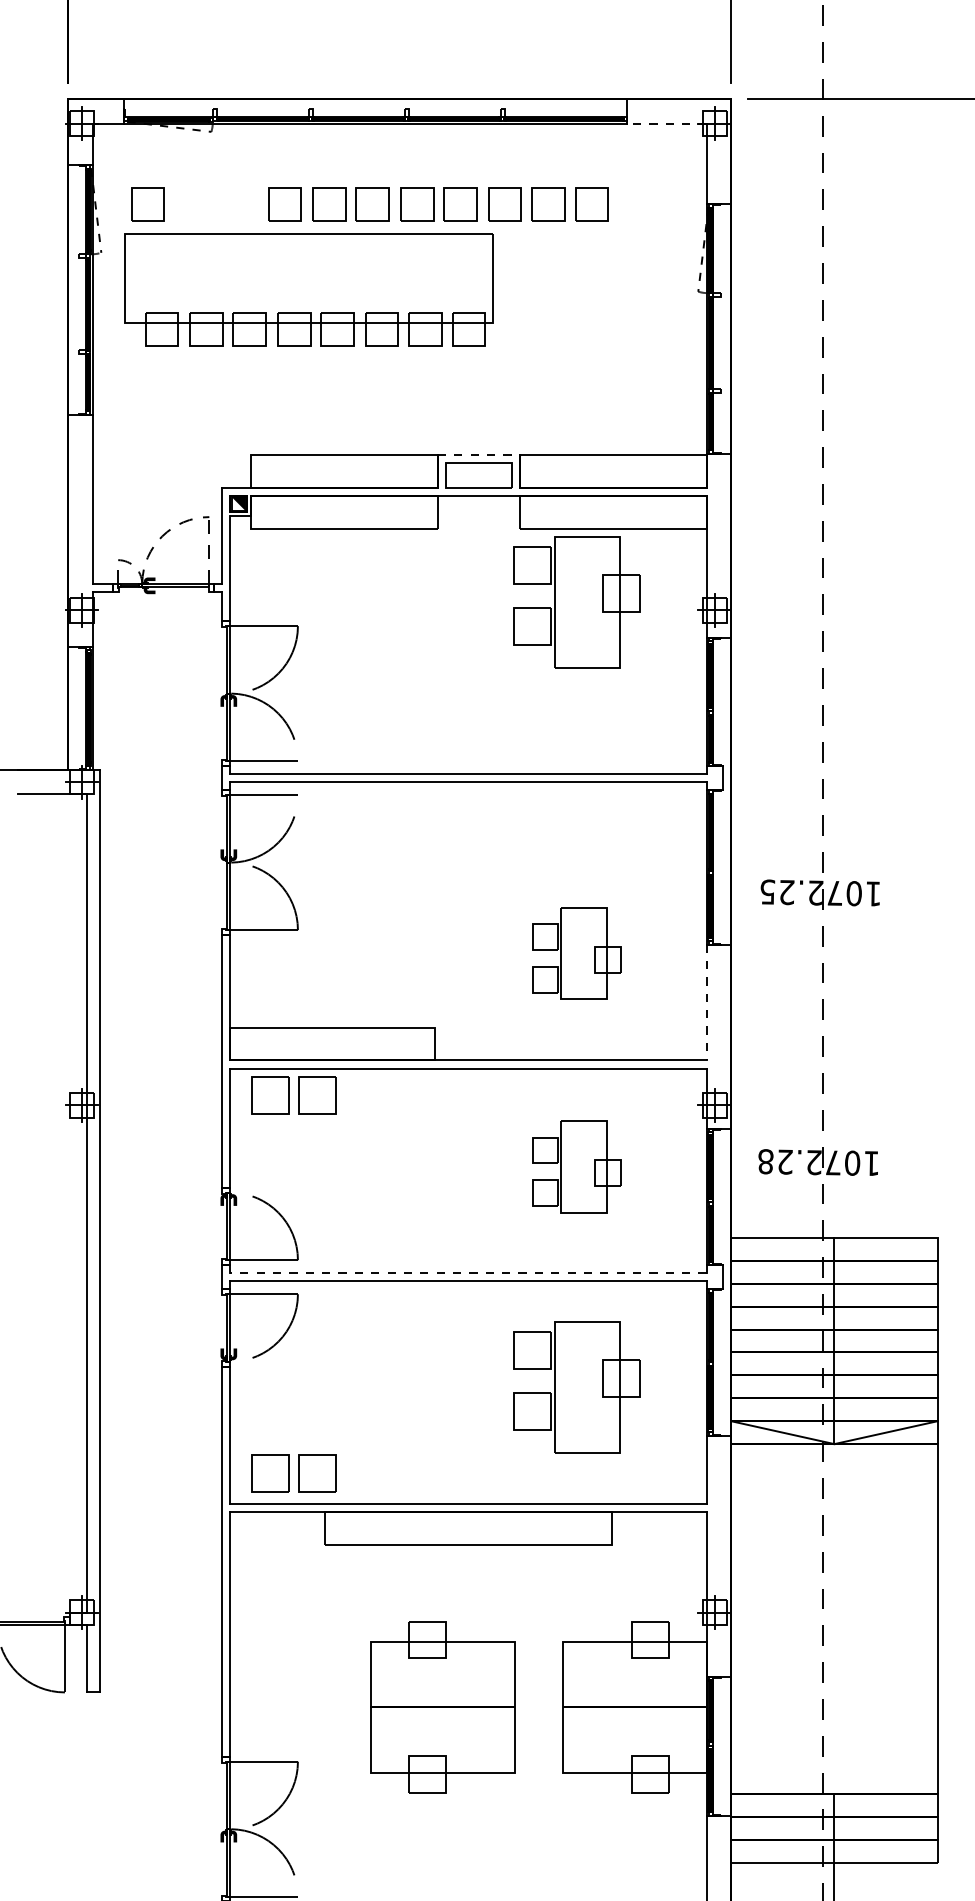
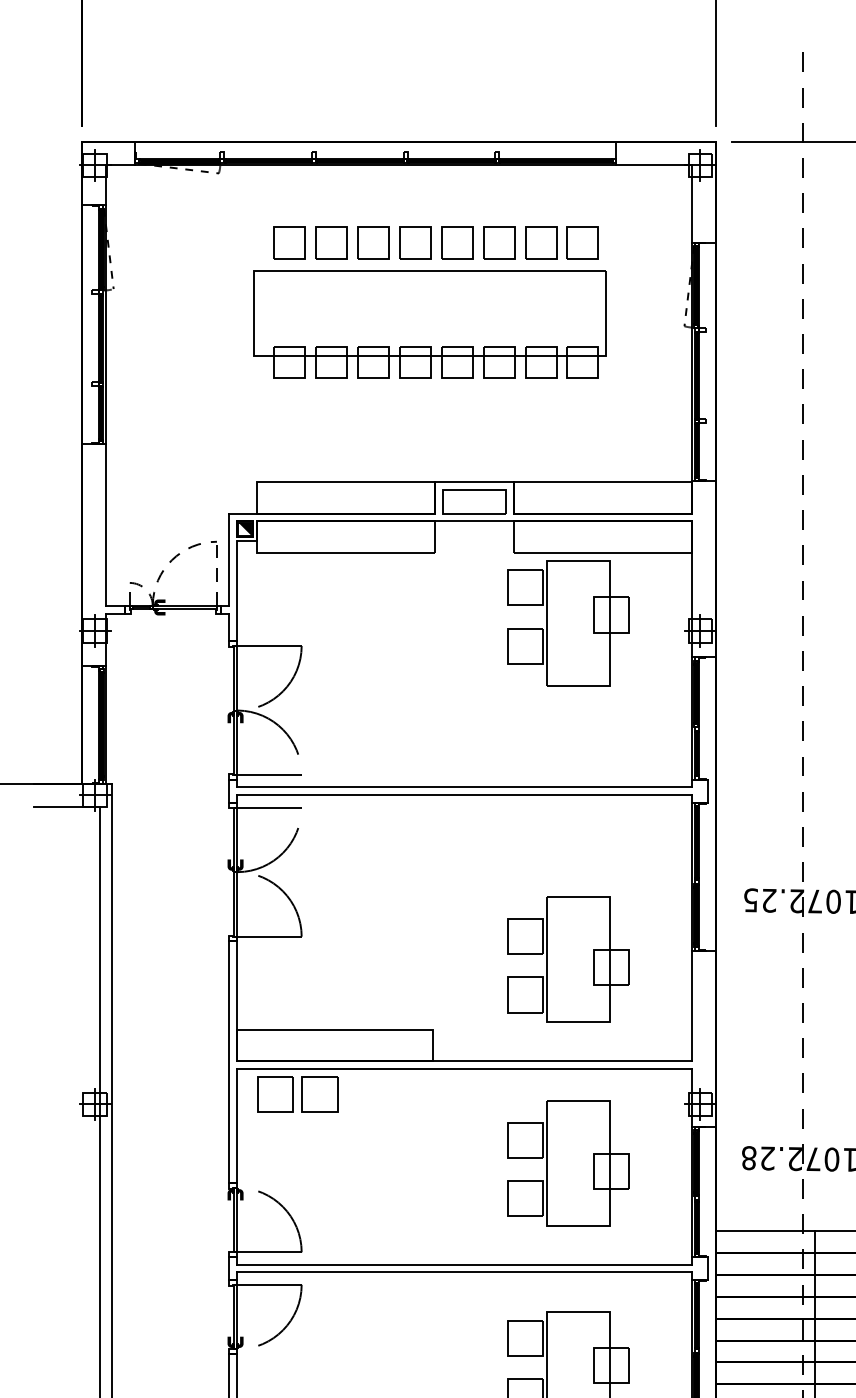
line: (666, 123) -> (654, 165), dashed -> solid
part: (147, 204) -> (157, 242), removed
part: (308, 289) -> (429, 324), moved
line: (478, 454) -> (474, 481), dashed -> solid
part: (576, 953) -> (568, 959), size x1.43
line: (706, 1002) -> (692, 1005), dashed -> solid
part: (576, 1166) -> (568, 1162), size x1.43
line: (468, 1273) -> (464, 1265), dashed -> solid

